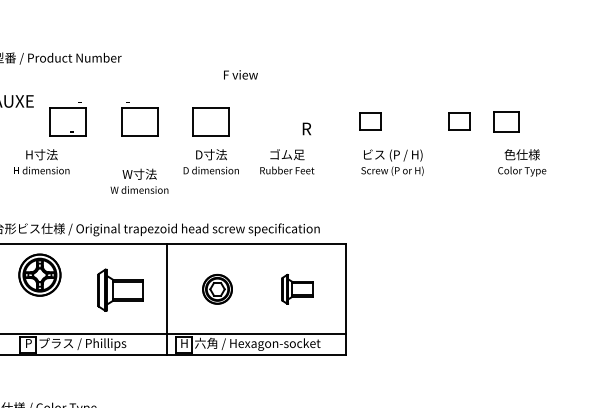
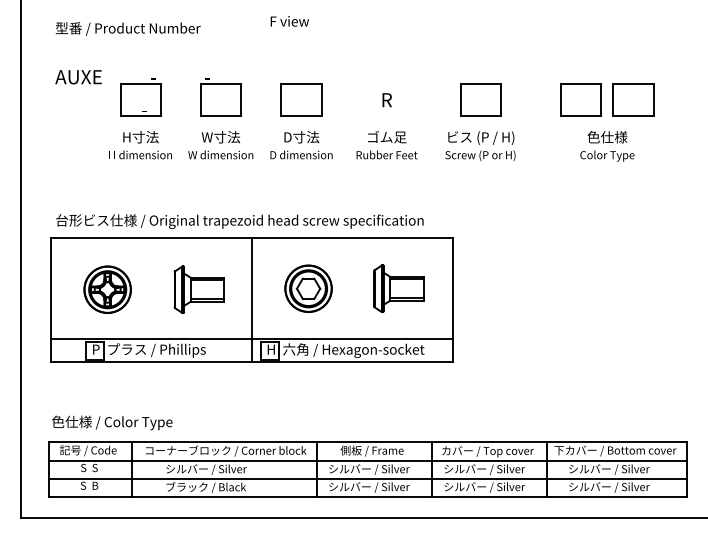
text: (240, 75) -> (289, 21), moved
part: (370, 121) -> (480, 99), size x1.67
part: (459, 121) -> (580, 99), size x1.67
part: (506, 121) -> (633, 99), size x1.43
text: (306, 129) -> (386, 100), moved
text: (41, 162) -> (140, 145), moved
text: (392, 162) -> (480, 146), moved
text: (522, 162) -> (607, 146), moved
text: (139, 181) -> (220, 145), moved
part: (39, 274) -> (107, 289), moved
part: (217, 289) -> (308, 288), size x1.43
part: (297, 289) -> (398, 288), size x1.43

